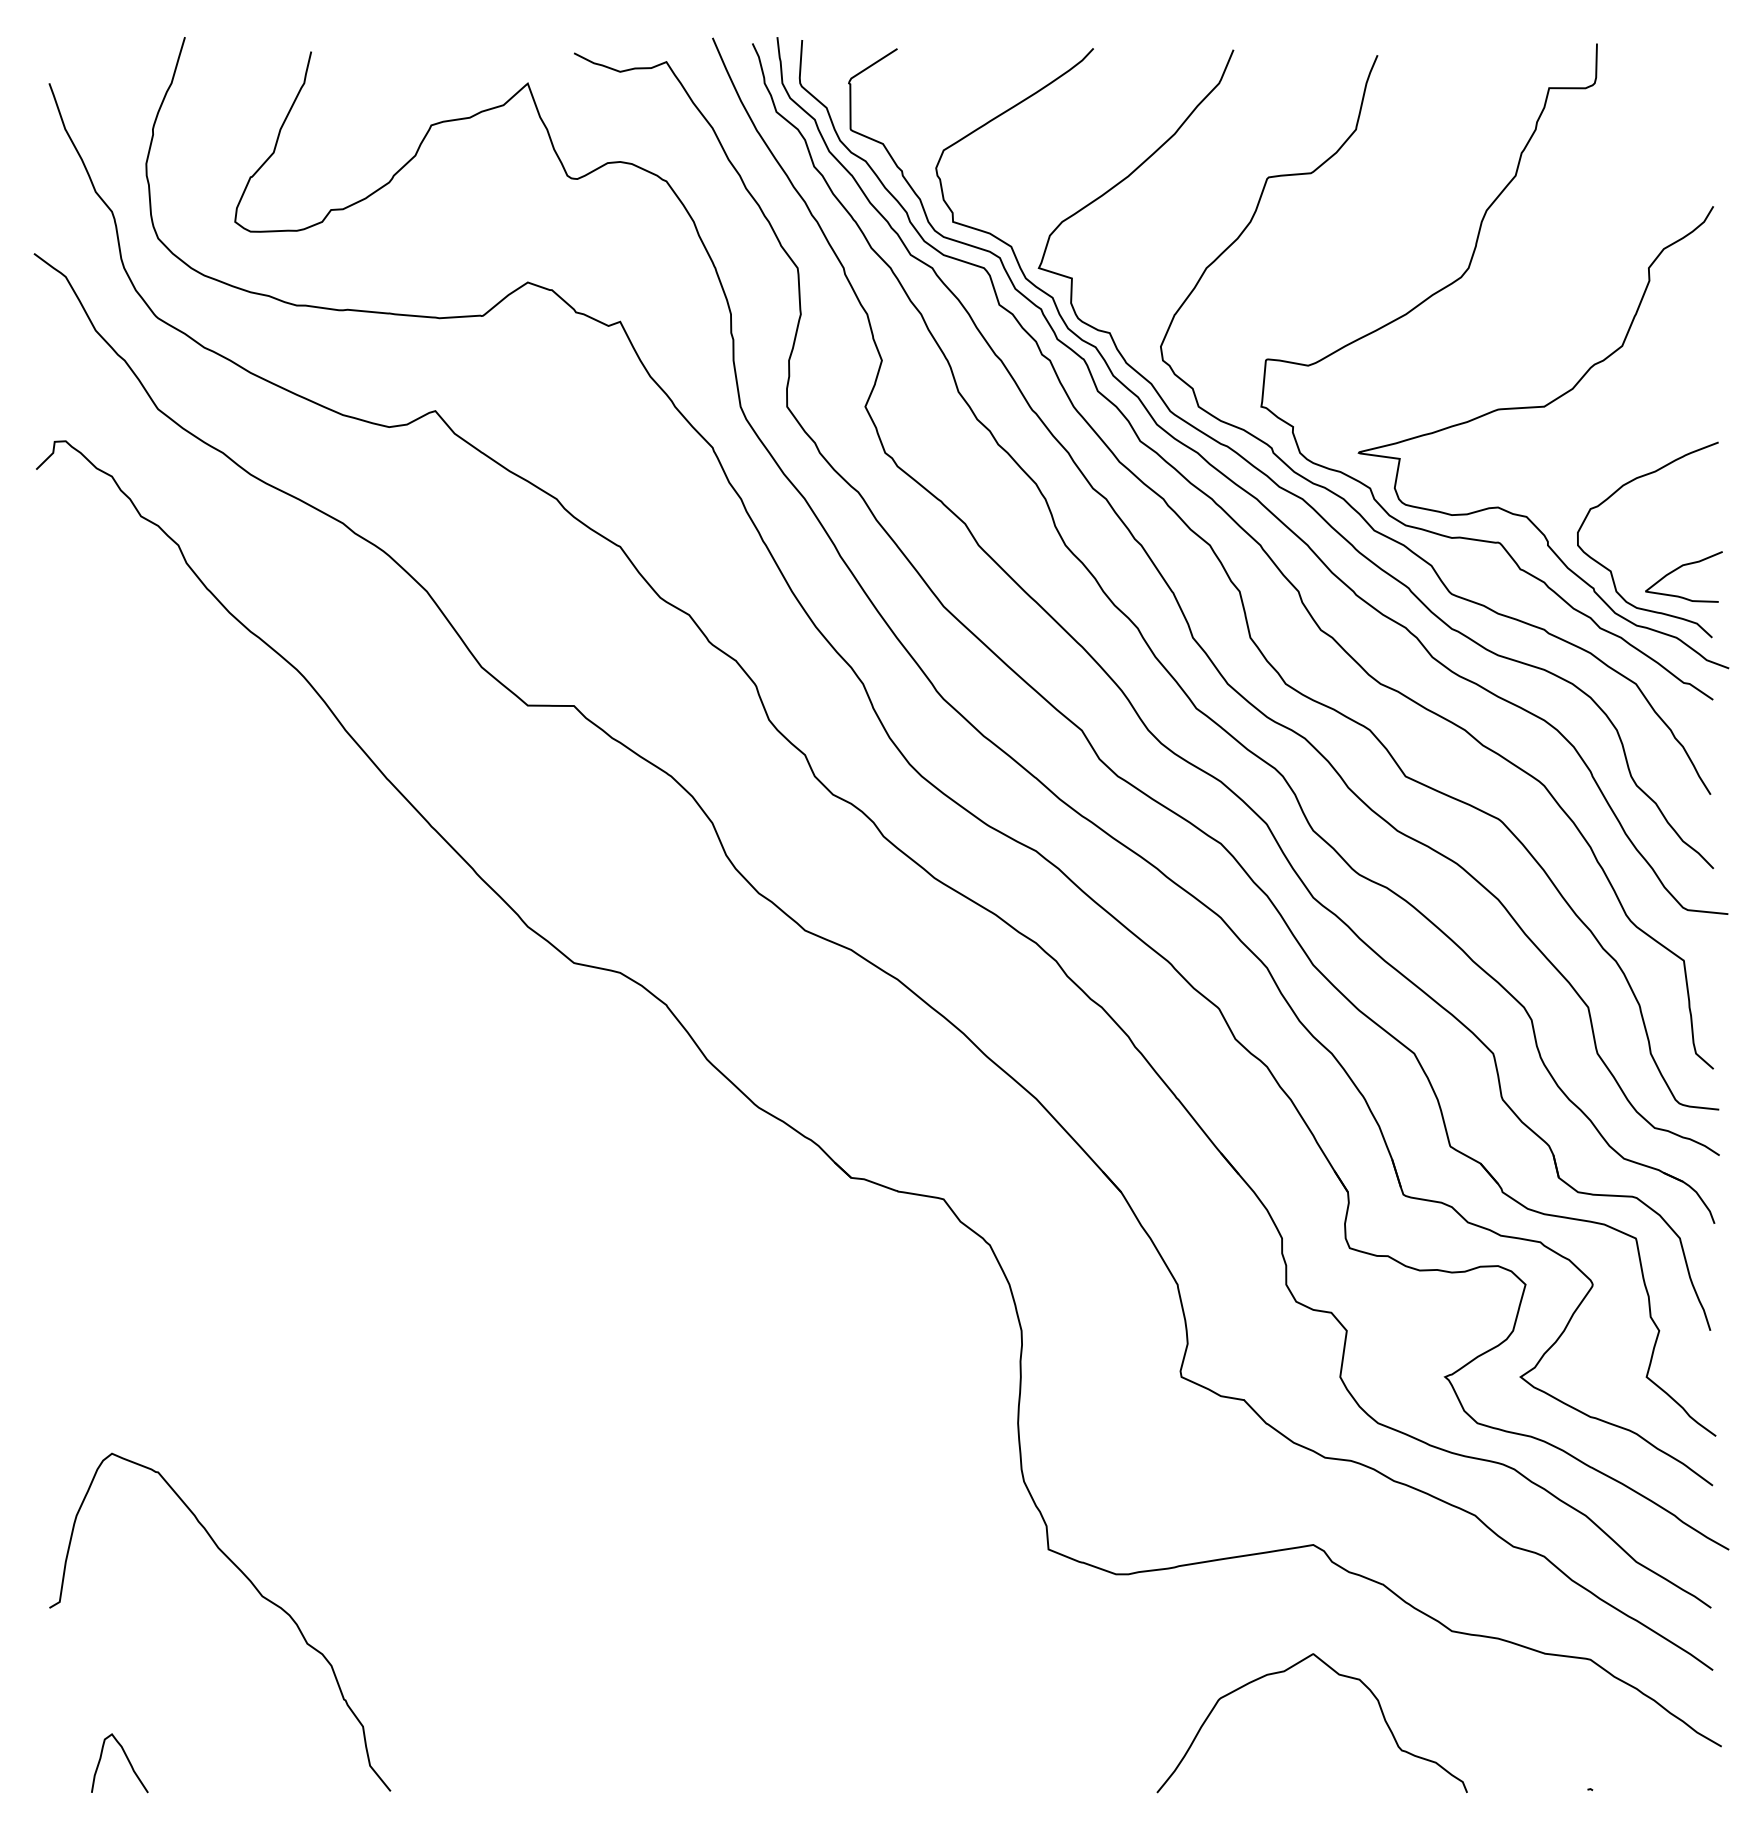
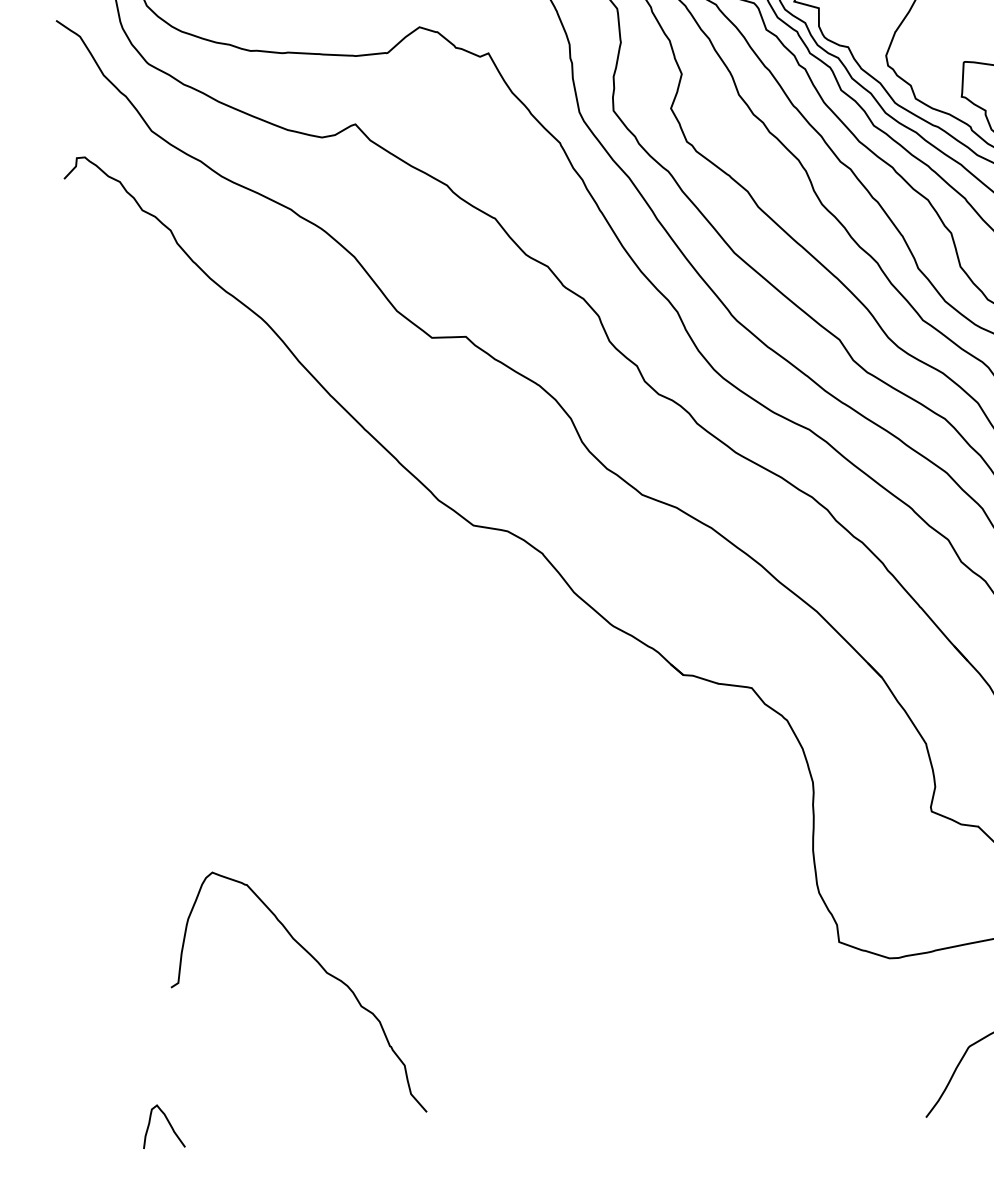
curve: (258, 1593) -> (324, 970), moved

